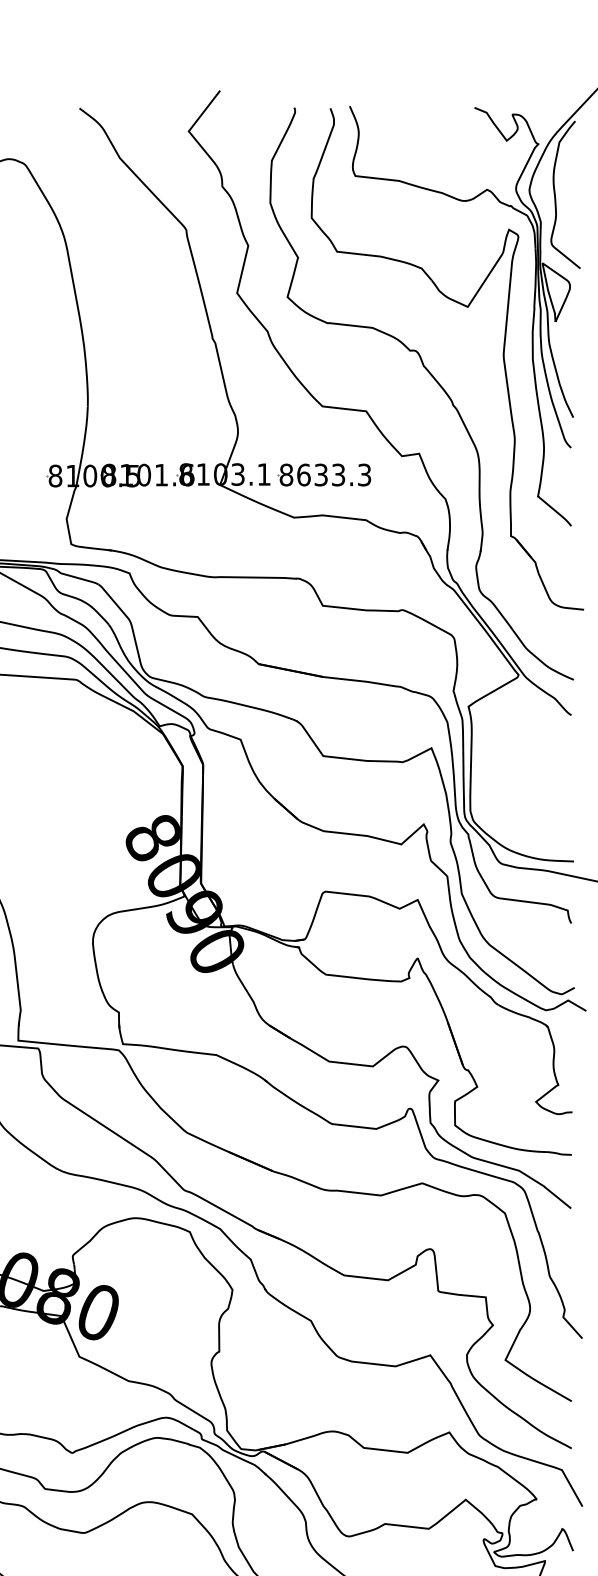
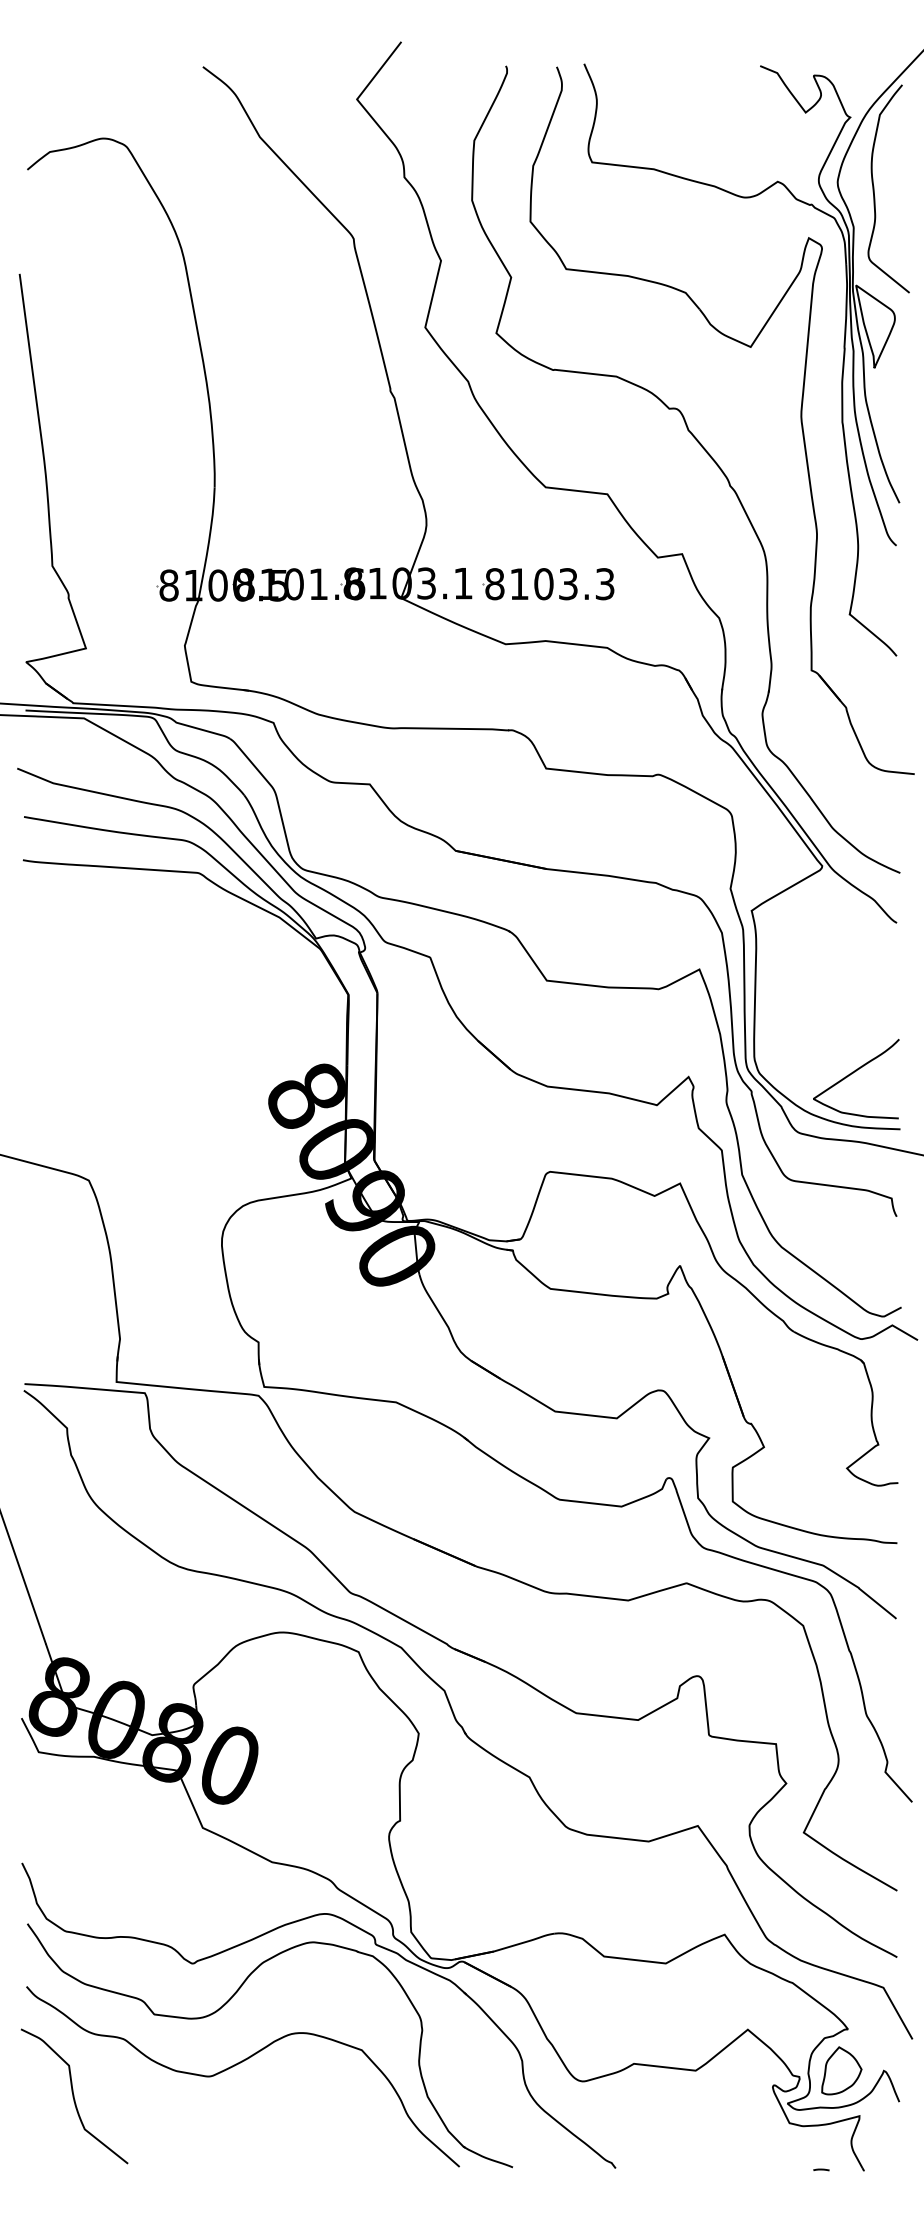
text: (312, 475) -> (531, 584), 8633.3 -> 8103.3
curve: (539, 822) -> (852, 1074), added
part: (532, 1528) -> (841, 2070), added

